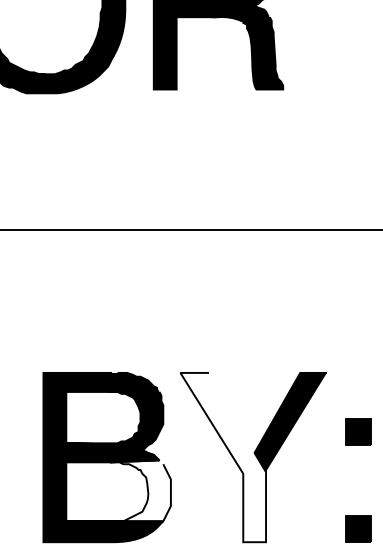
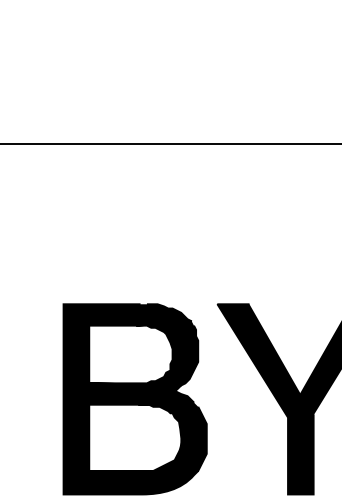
fill: (223, 457) -> (265, 399), added
fill: (118, 490) -> (147, 436), added

